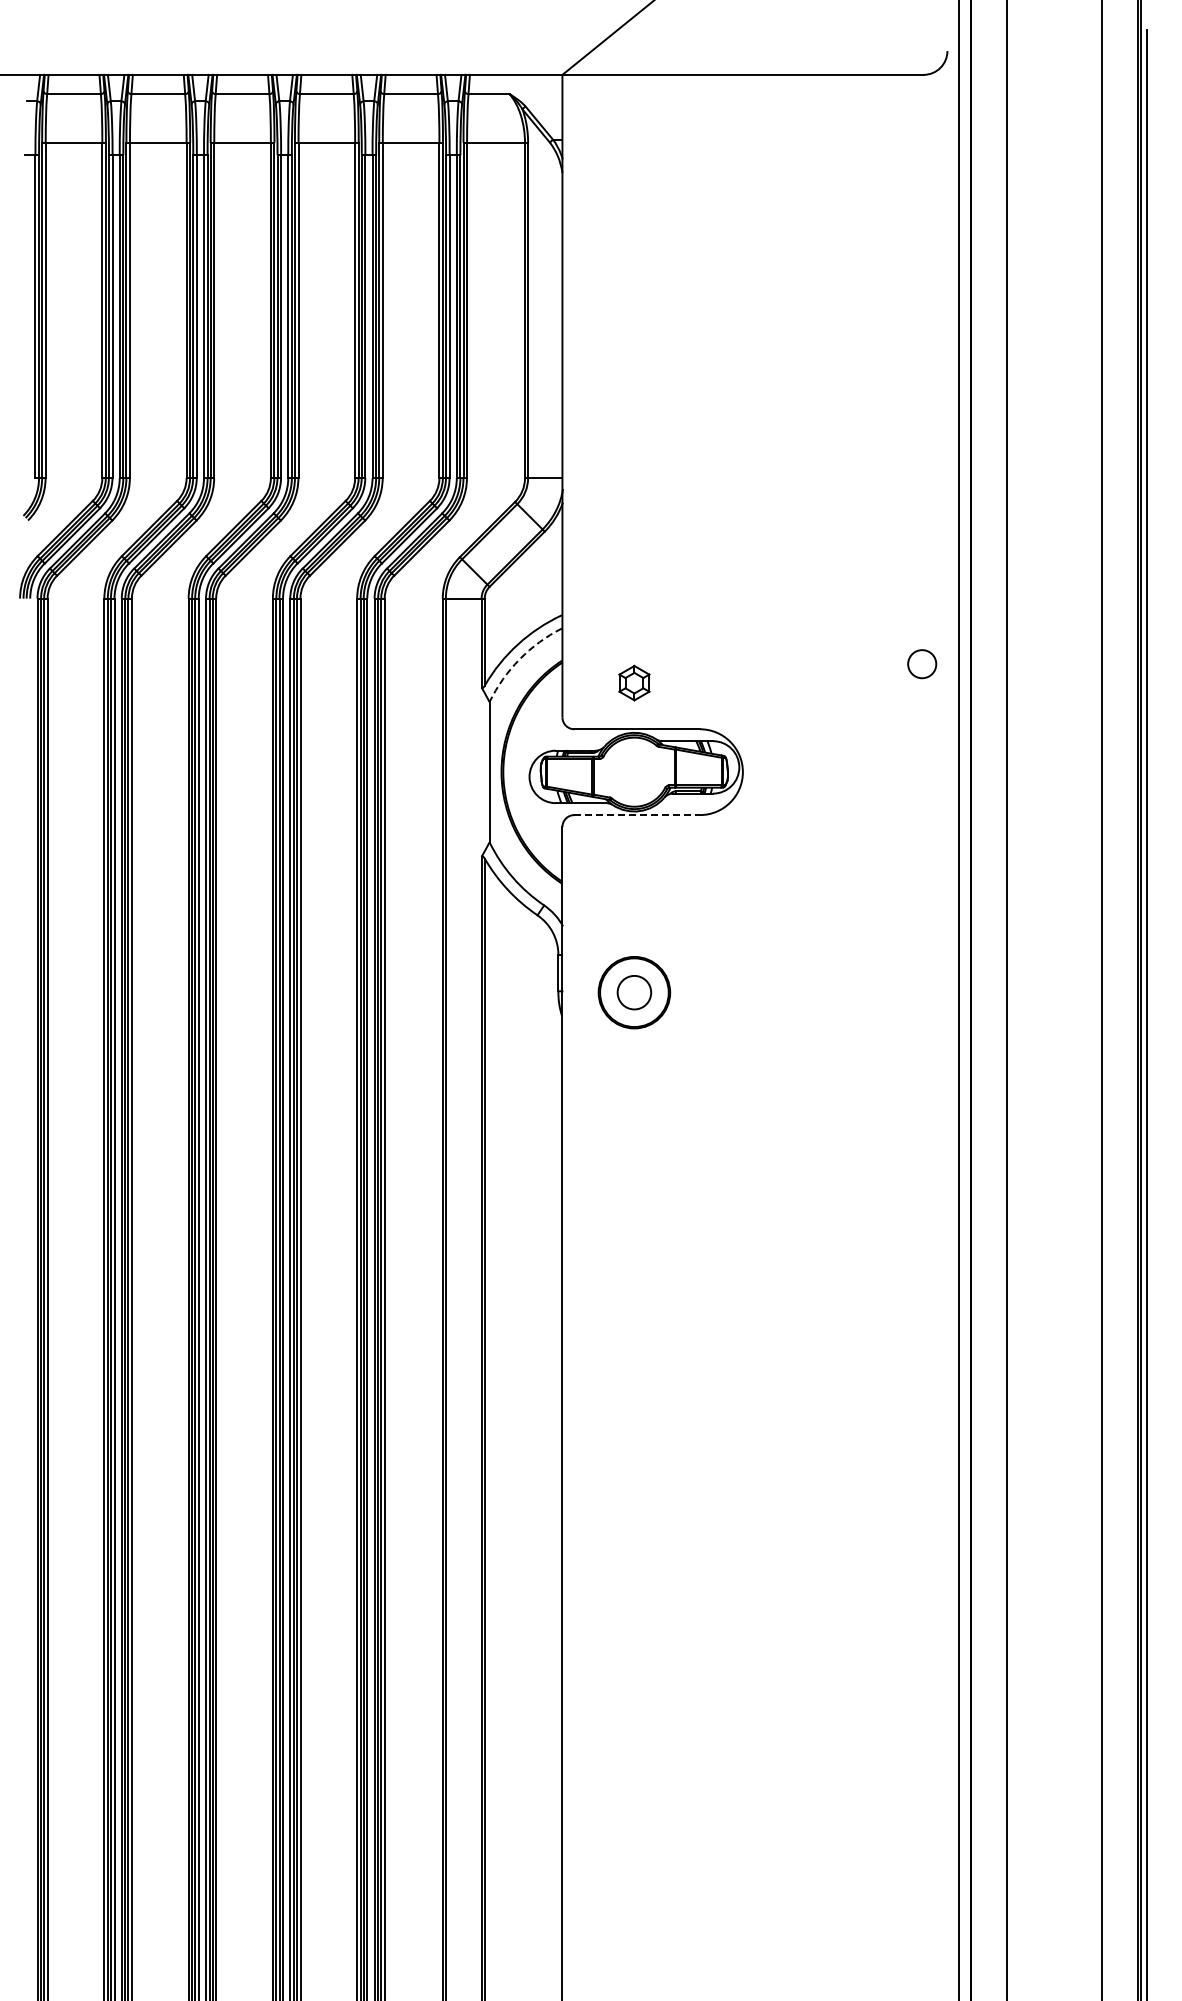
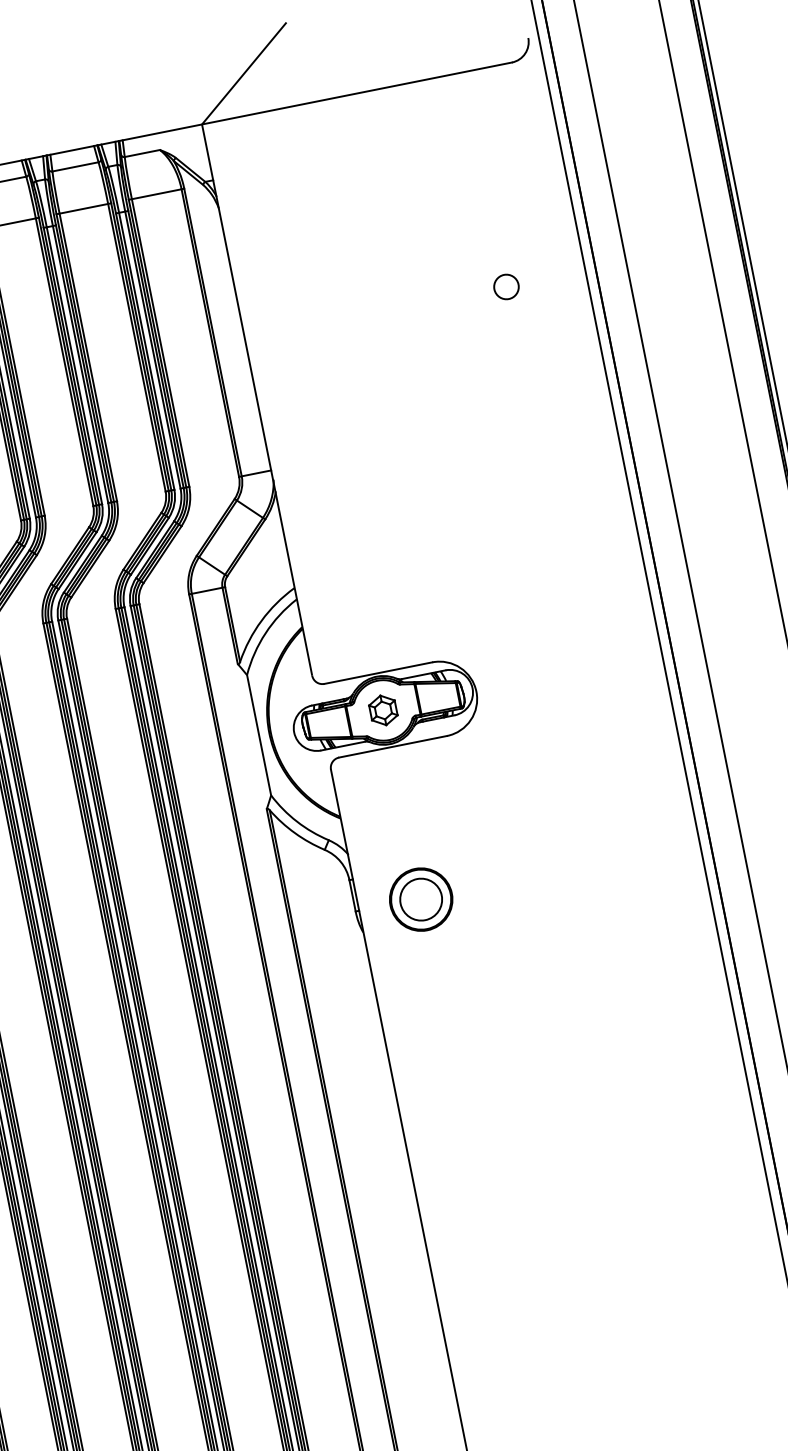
arc: (519, 659) -> (265, 633), dashed -> solid
circle: (922, 664) -> (506, 287), moved
part: (634, 682) -> (383, 709), moved
line: (637, 815) -> (393, 747), dashed -> solid
circle: (634, 992) -> (421, 899), size x1.43

